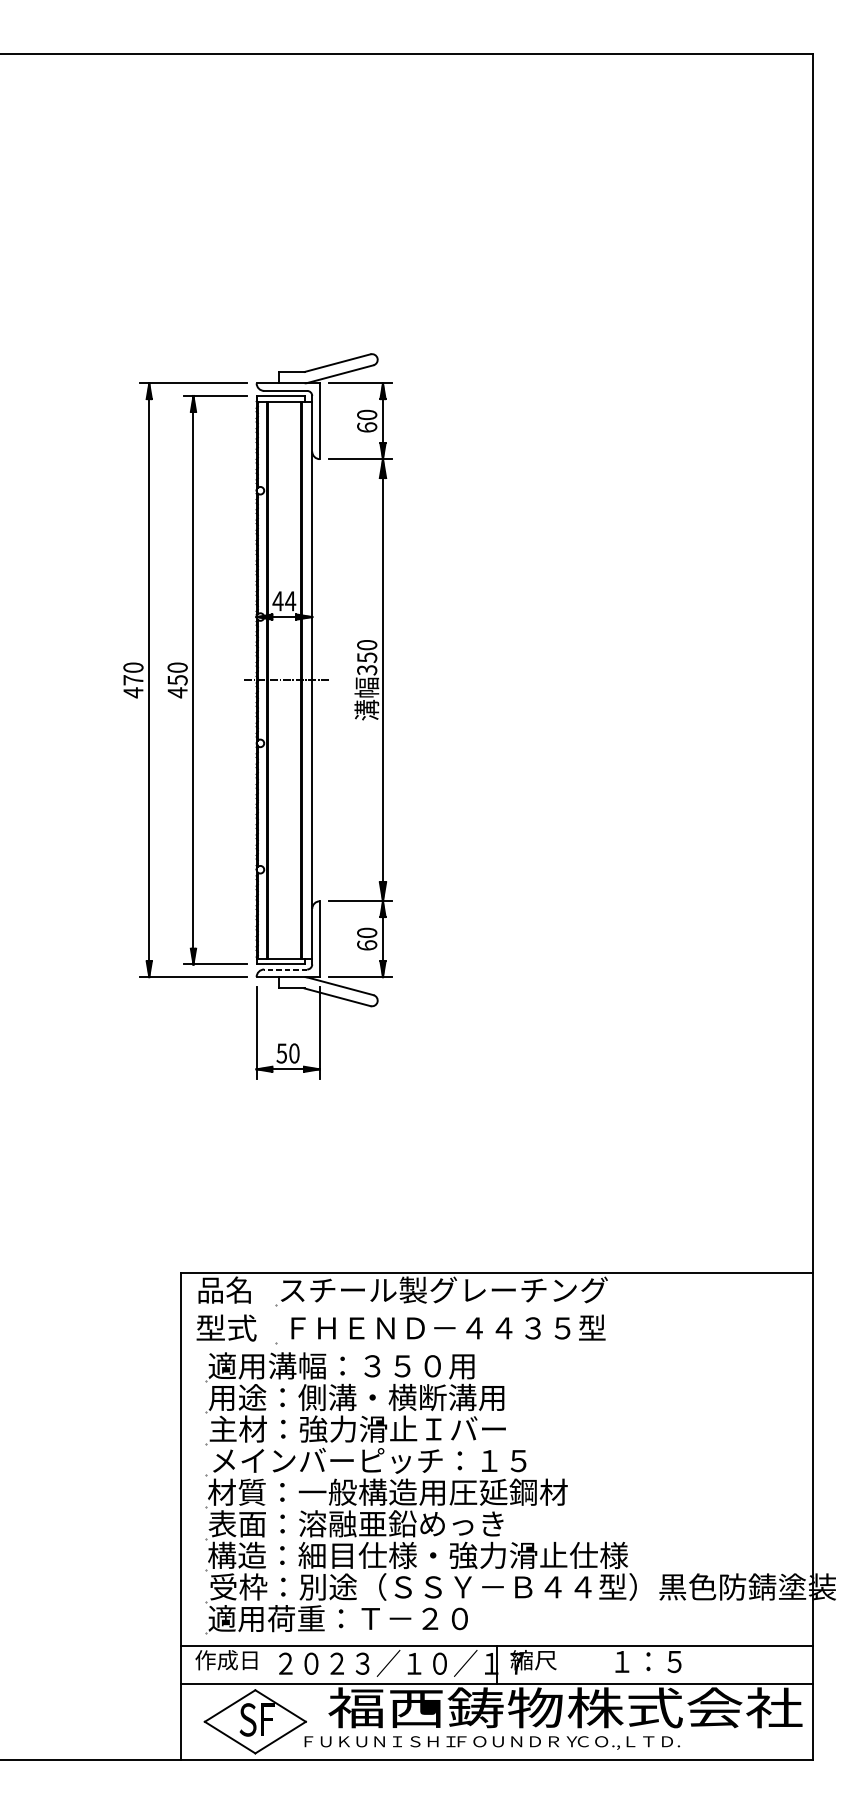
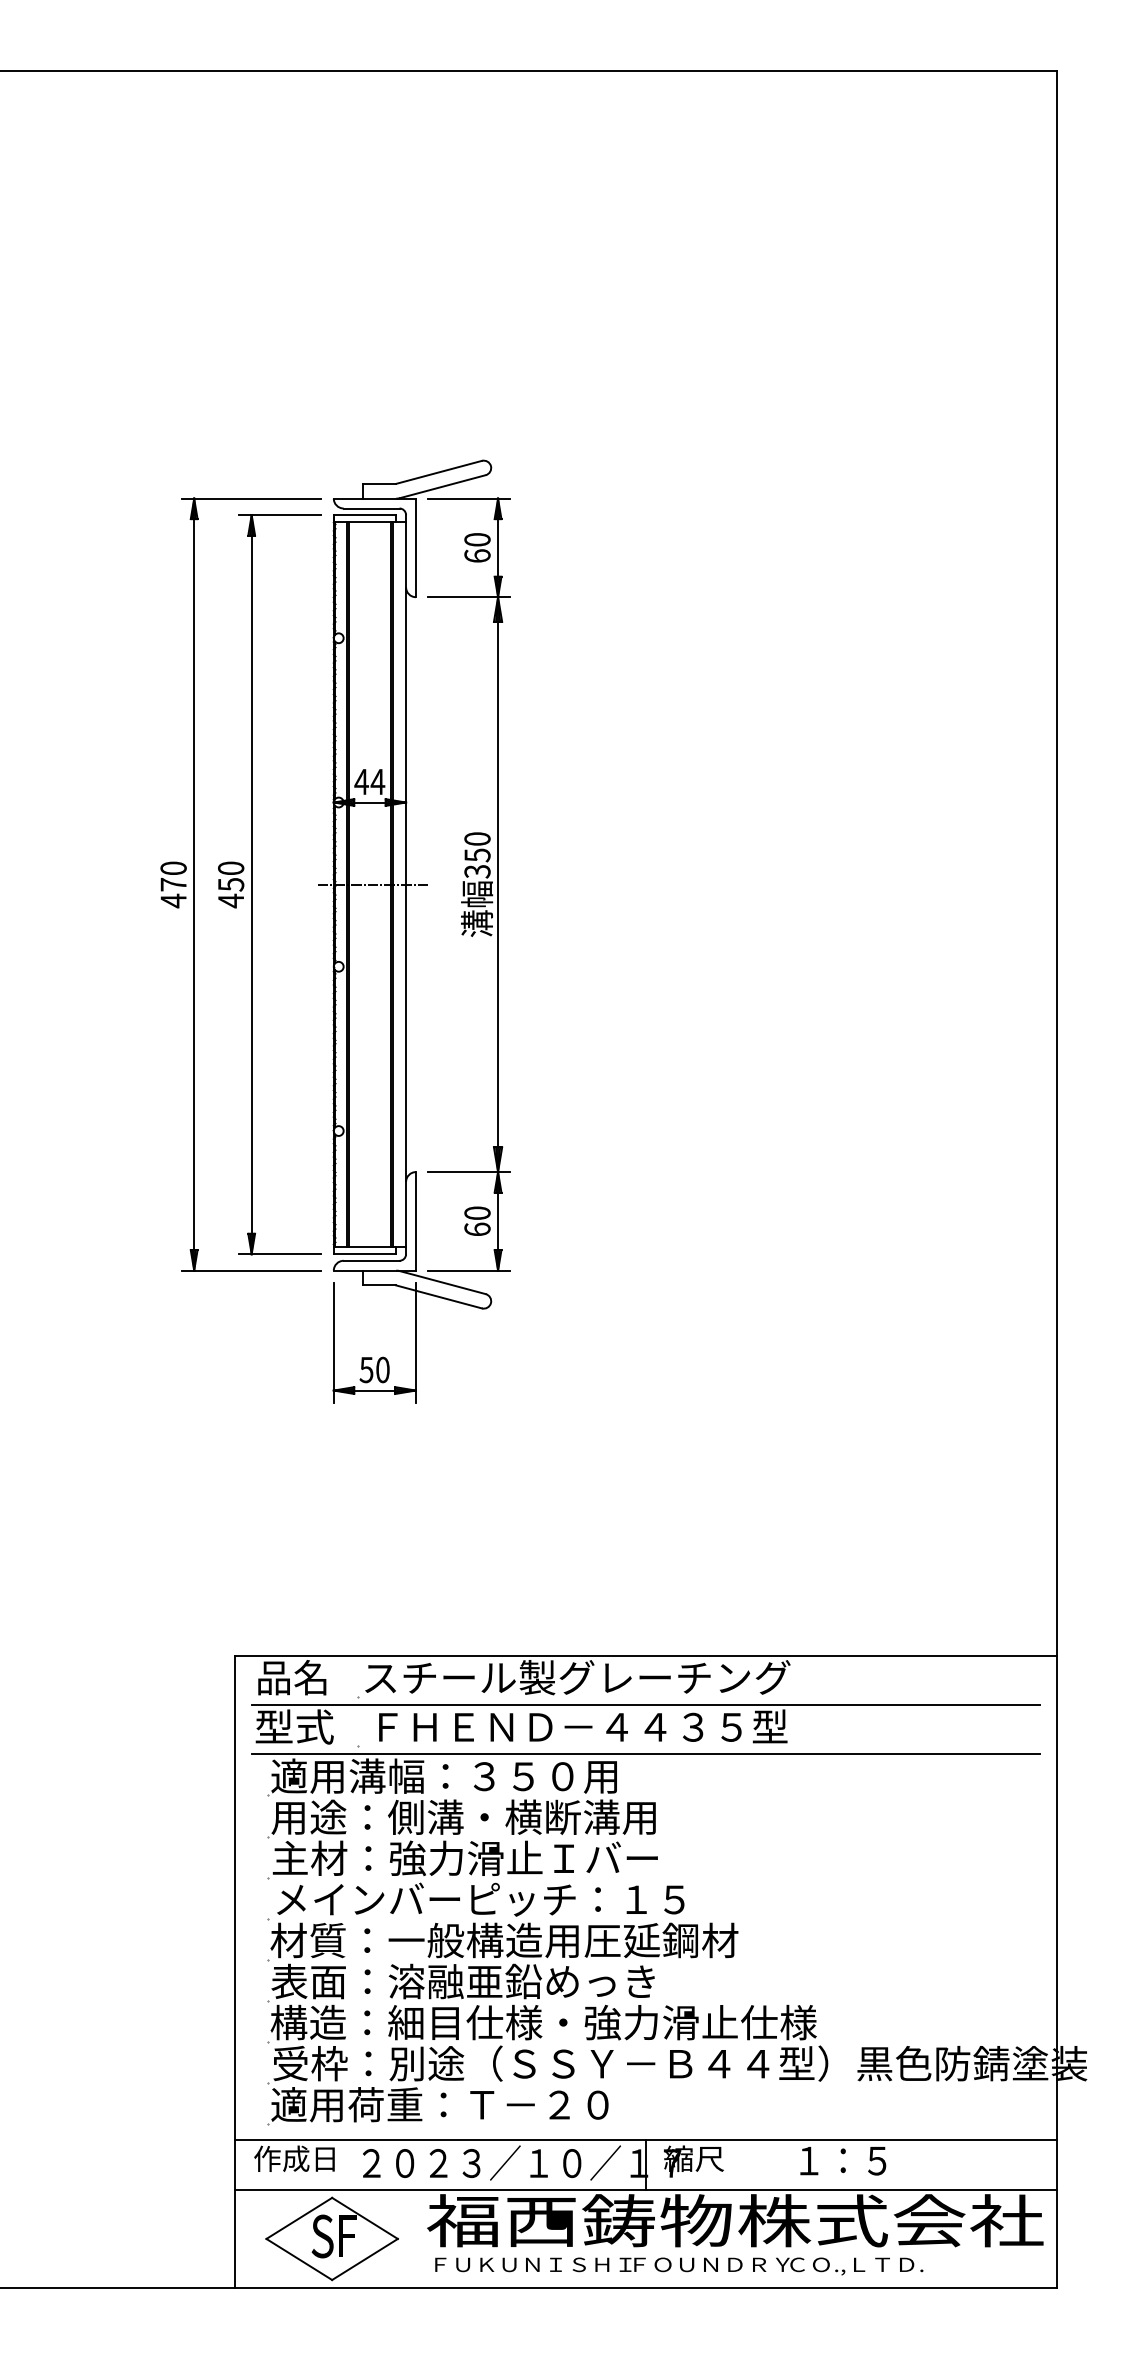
line: (285, 969) -> (371, 1260), dashed -> solid
line: (496, 1311) -> (645, 1705), added
line: (496, 1349) -> (645, 1754), added
text: (492, 1743) -> (679, 2266), moved

